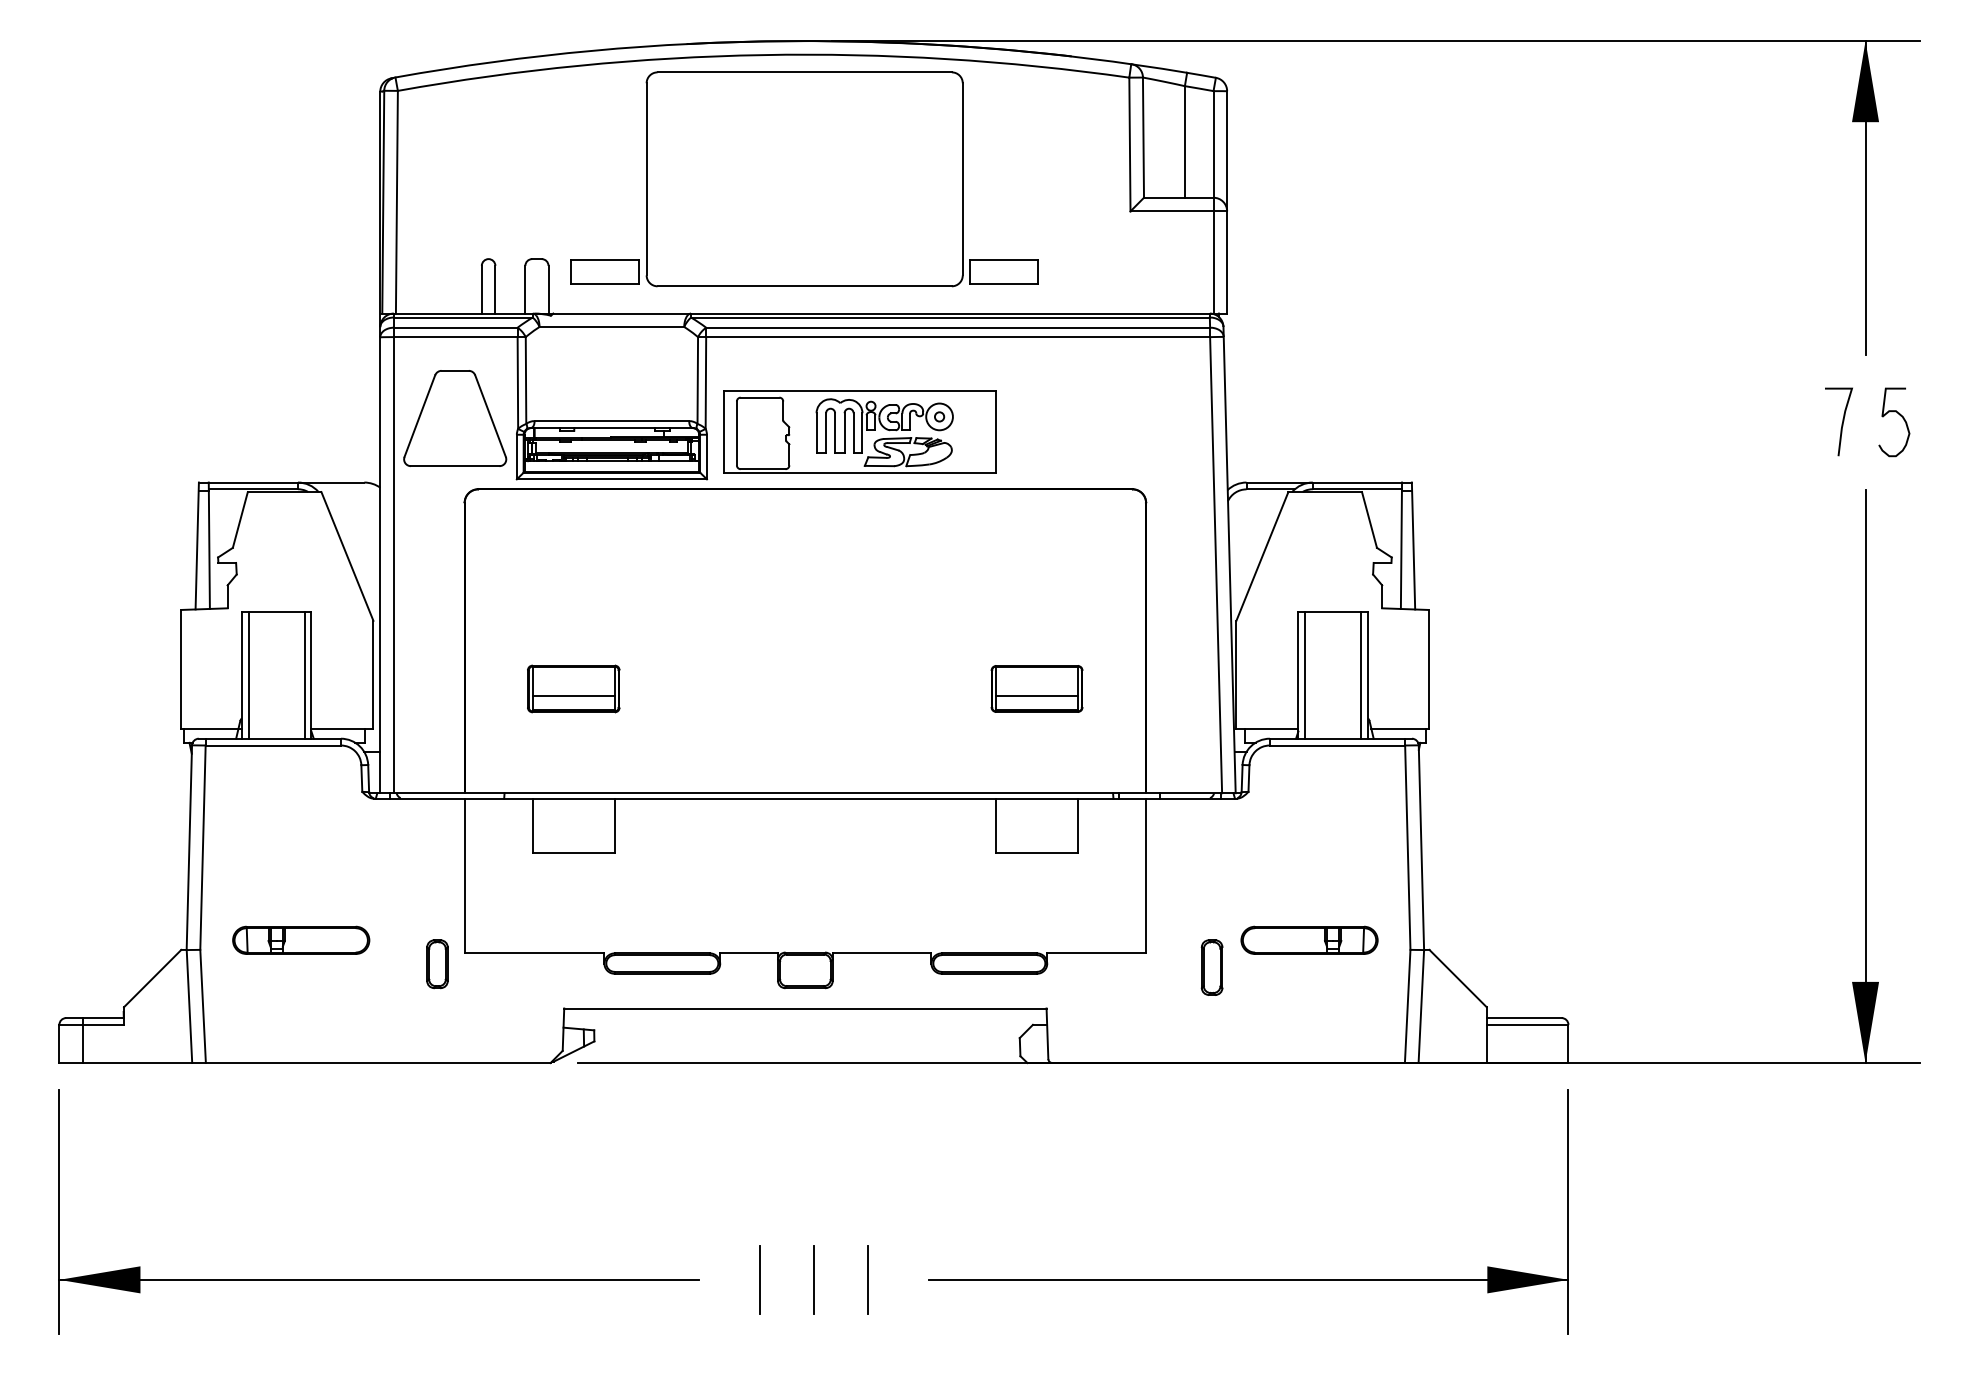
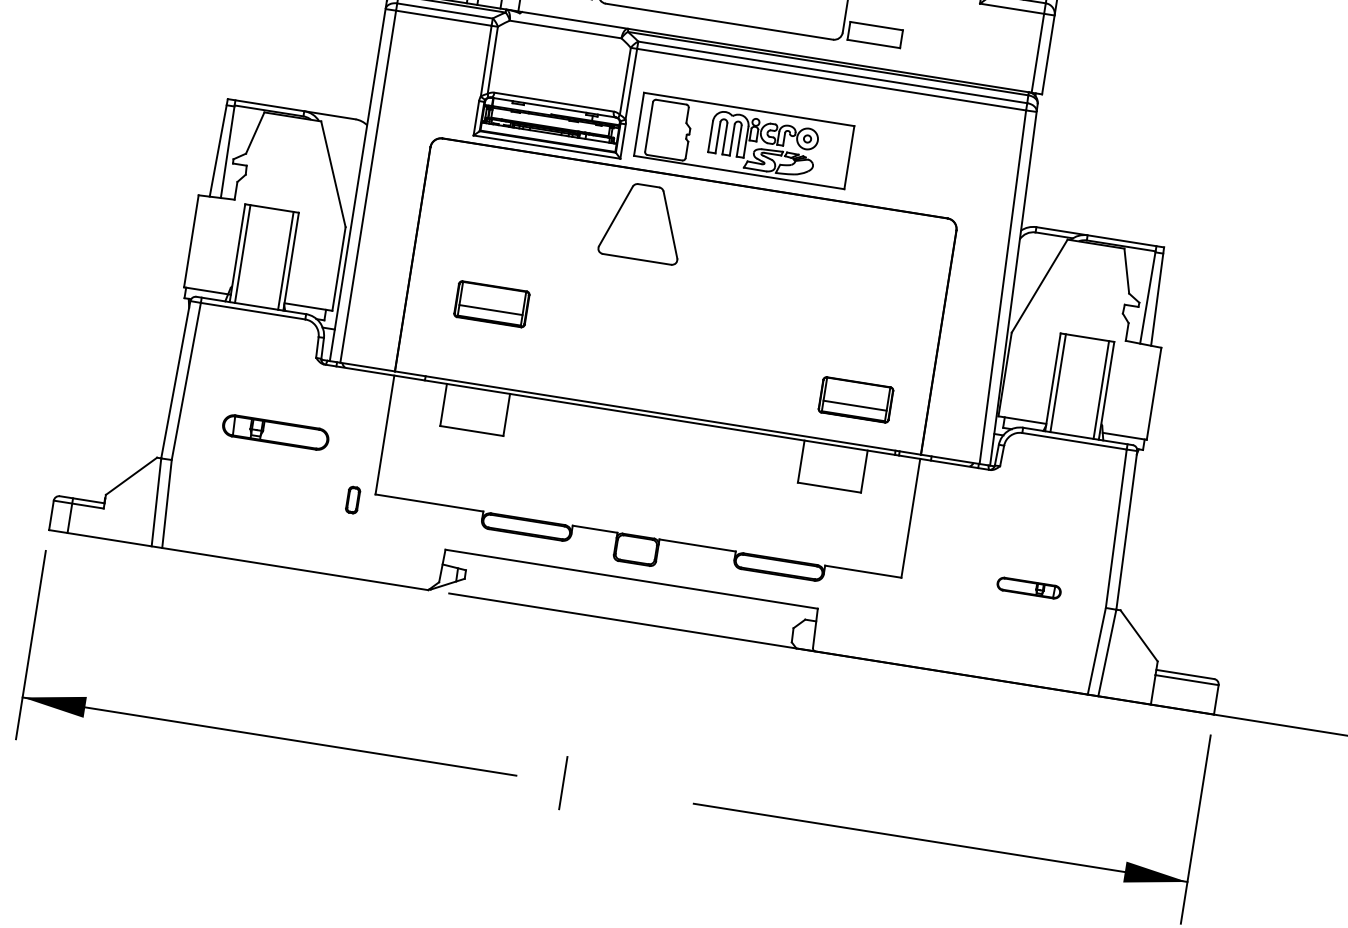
part: (455, 418) -> (643, 222), moved
part: (1036, 688) -> (855, 399), moved
part: (301, 939) -> (276, 431), moved
part: (1309, 939) -> (1029, 587), size x0.6
part: (437, 964) -> (353, 500), size x0.7
part: (1211, 967) -> (950, 597), removed
line: (813, 1279) -> (604, 789), removed
line: (867, 1279) -> (646, 795), removed

